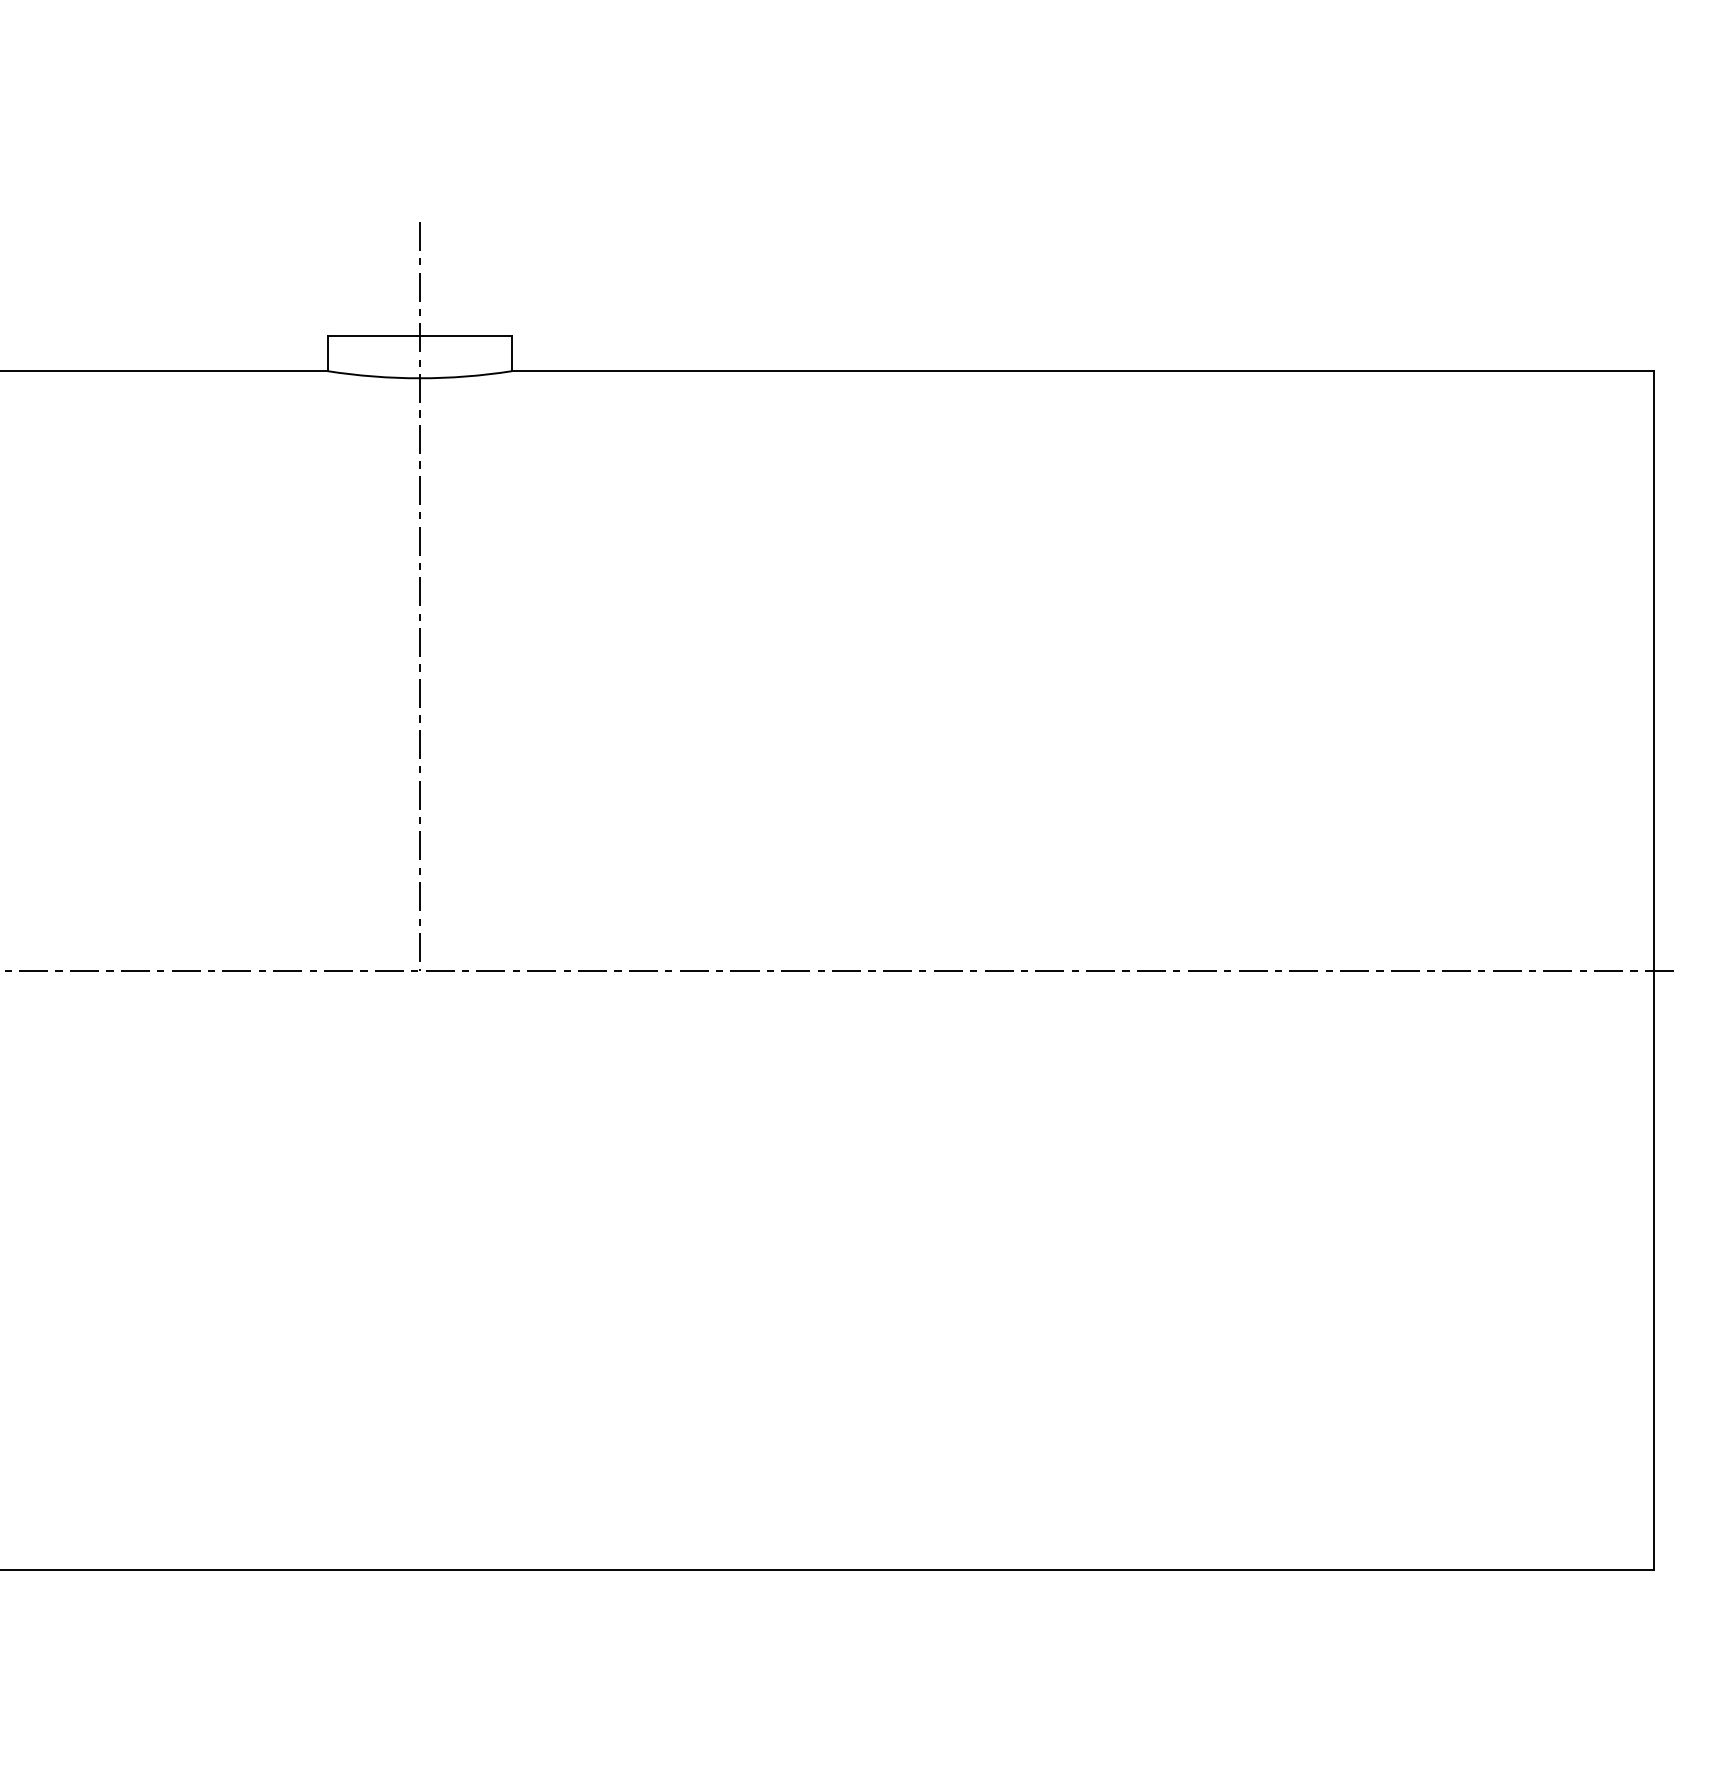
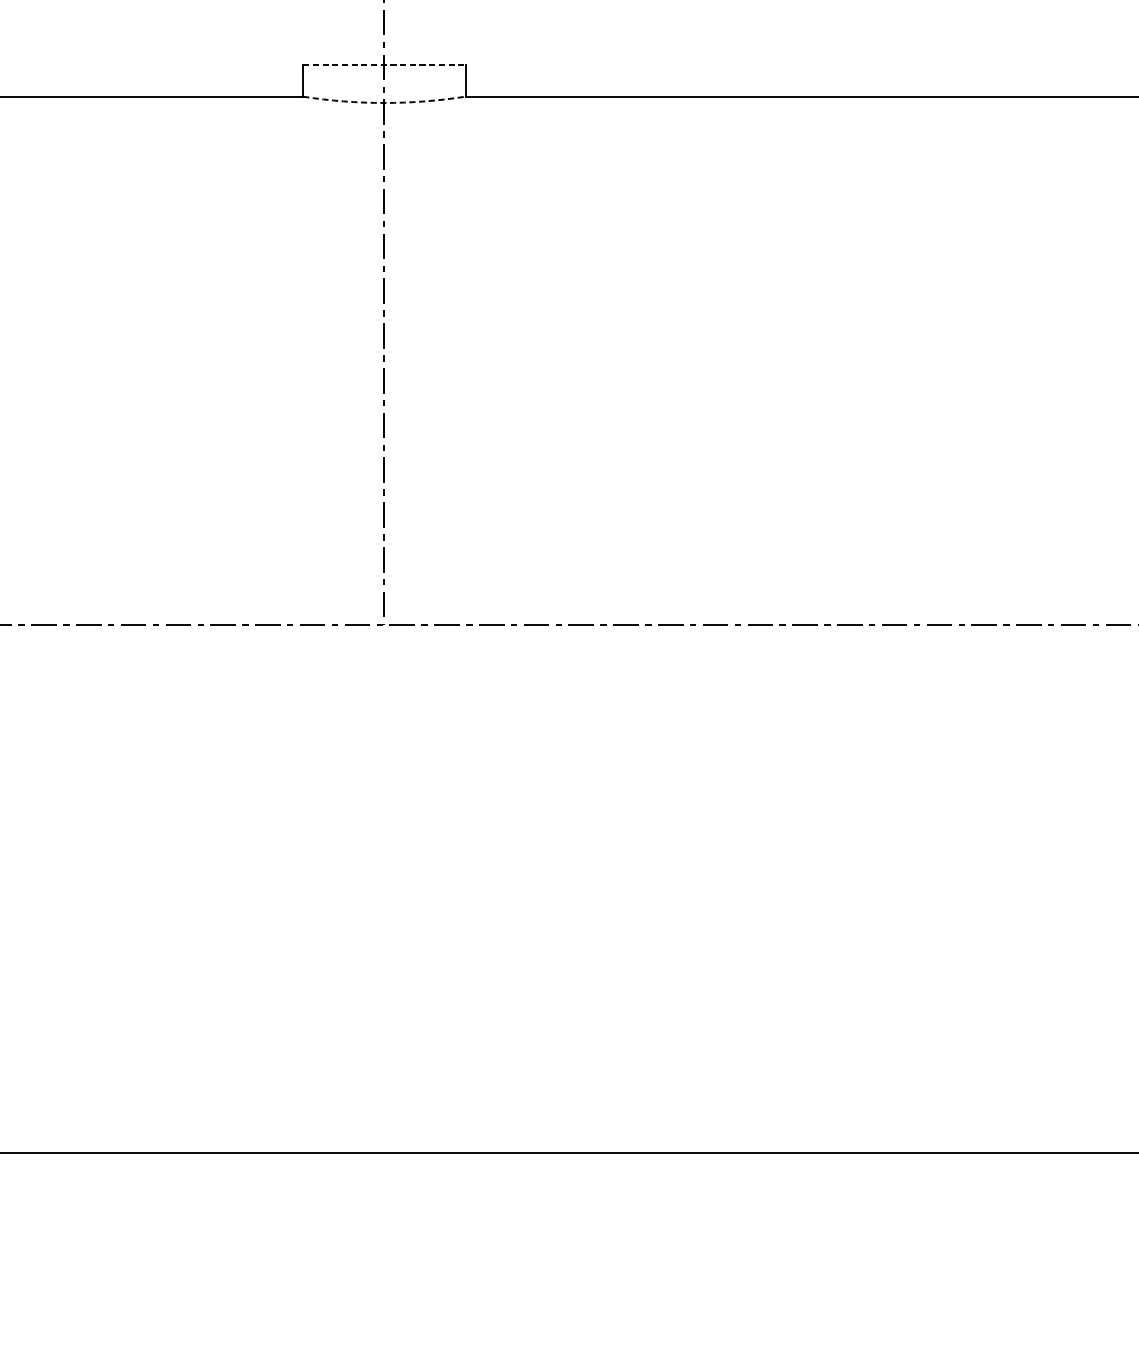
line: (420, 335) -> (384, 65), solid -> dashed
arc: (419, 378) -> (383, 103), solid -> dashed

